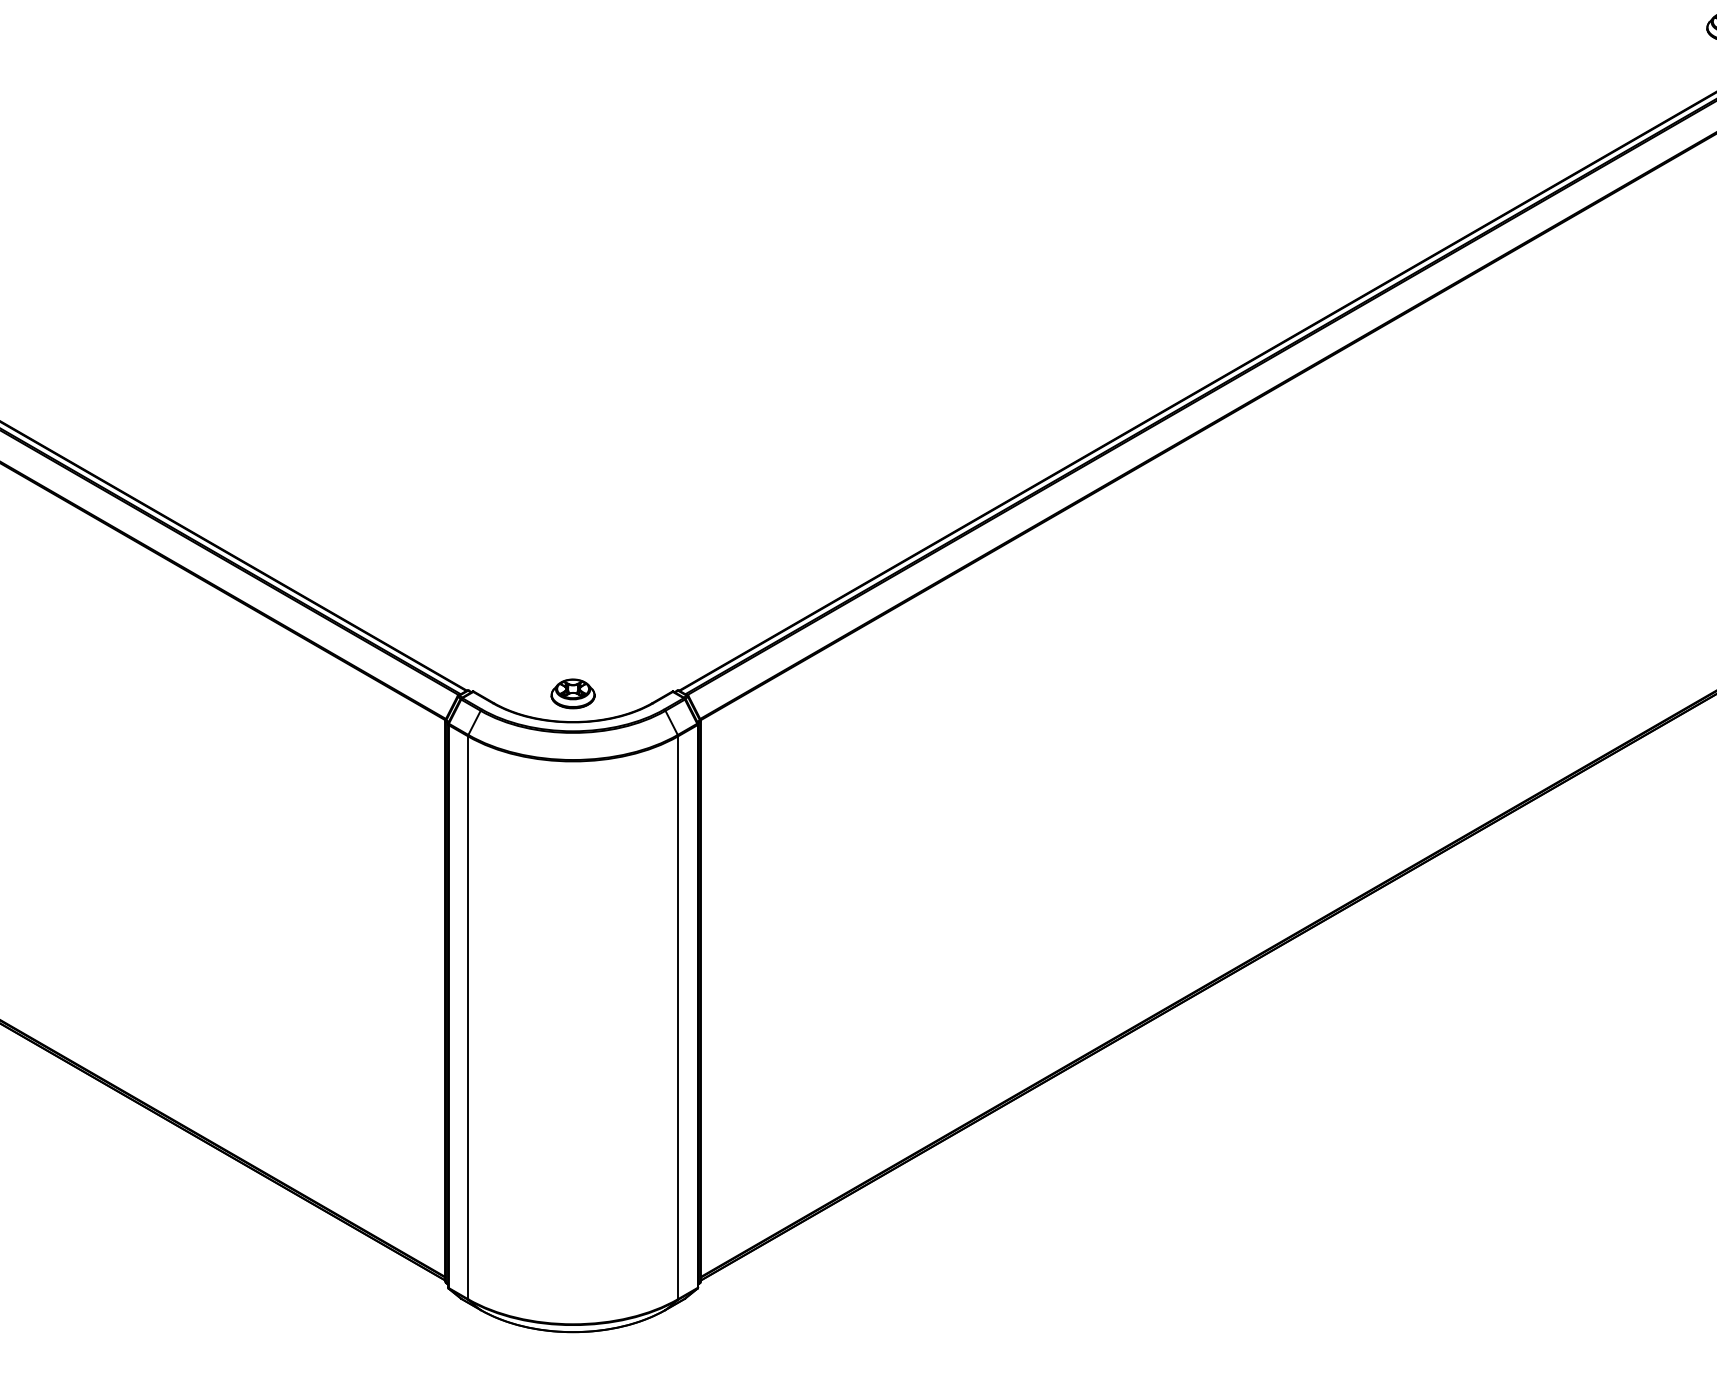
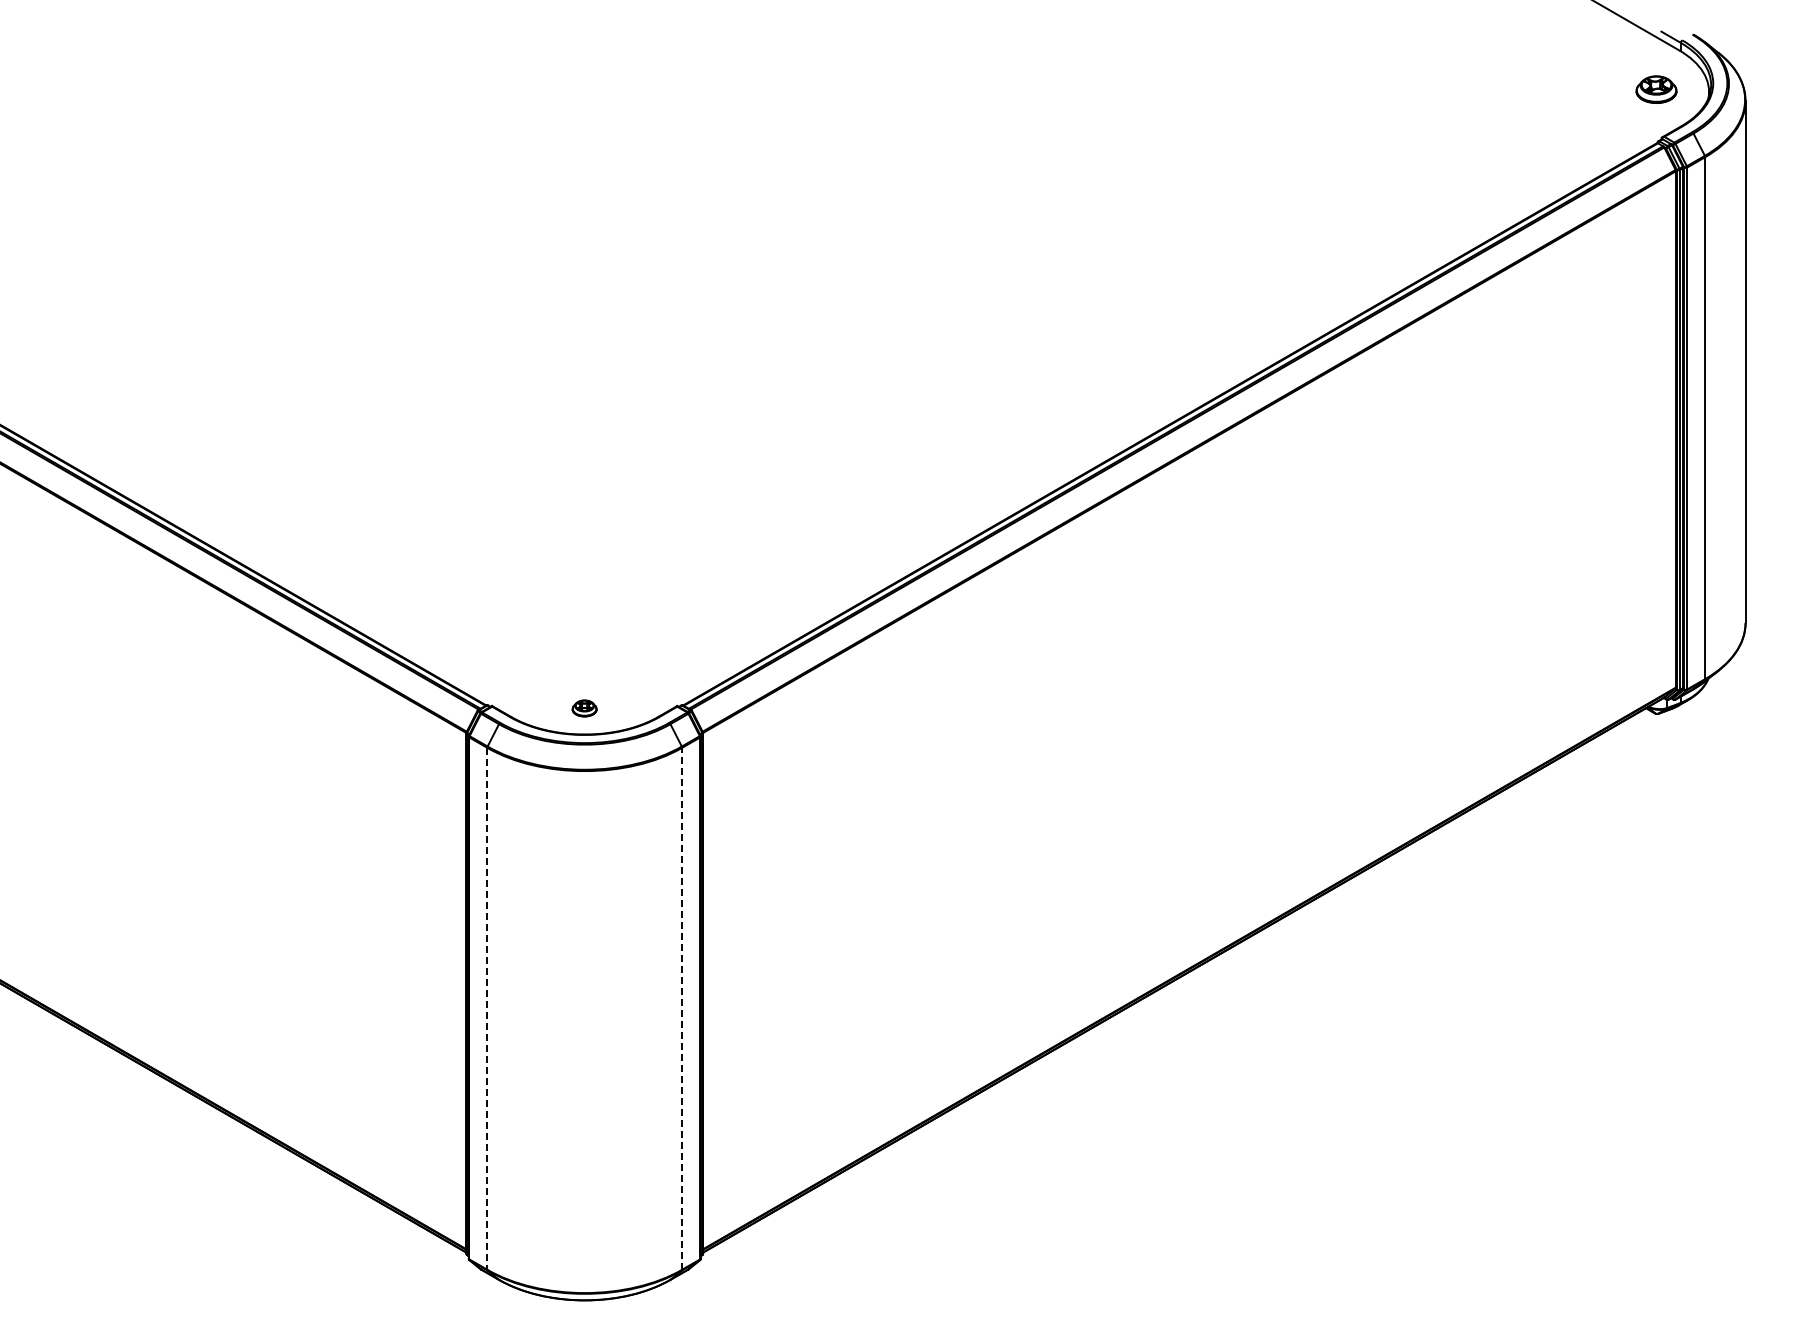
part: (572, 693) -> (584, 708), size x0.6
line: (468, 1017) -> (487, 1008), solid -> dashed
line: (678, 1017) -> (682, 1008), solid -> dashed

